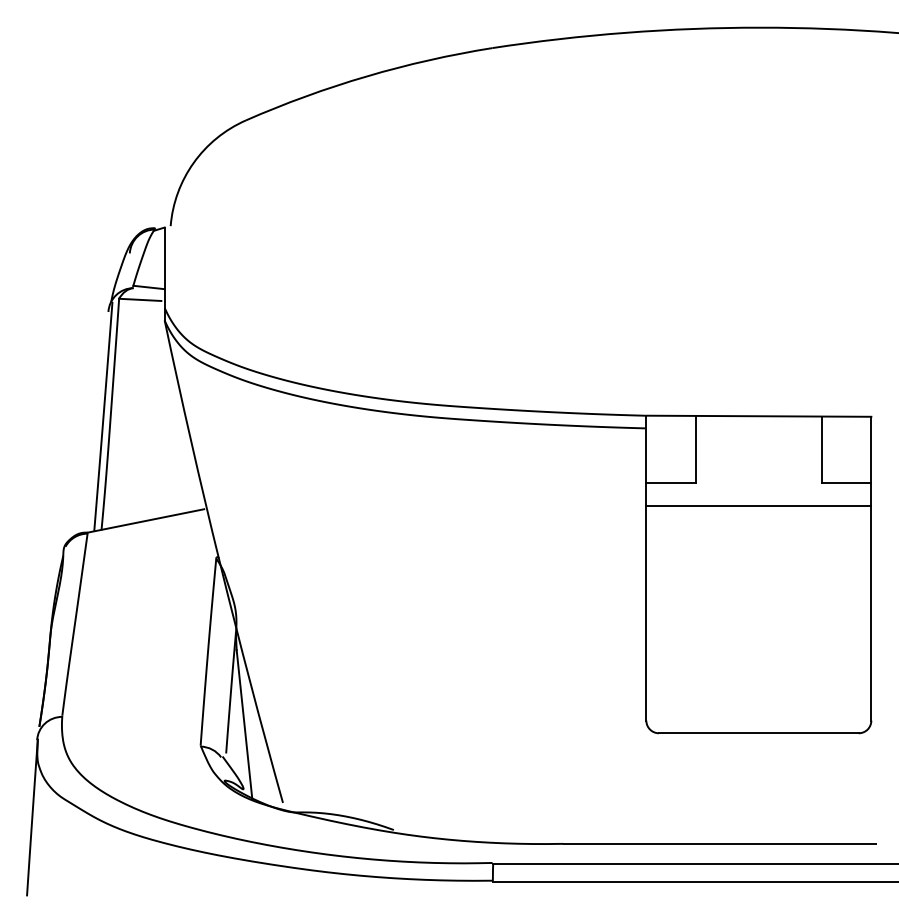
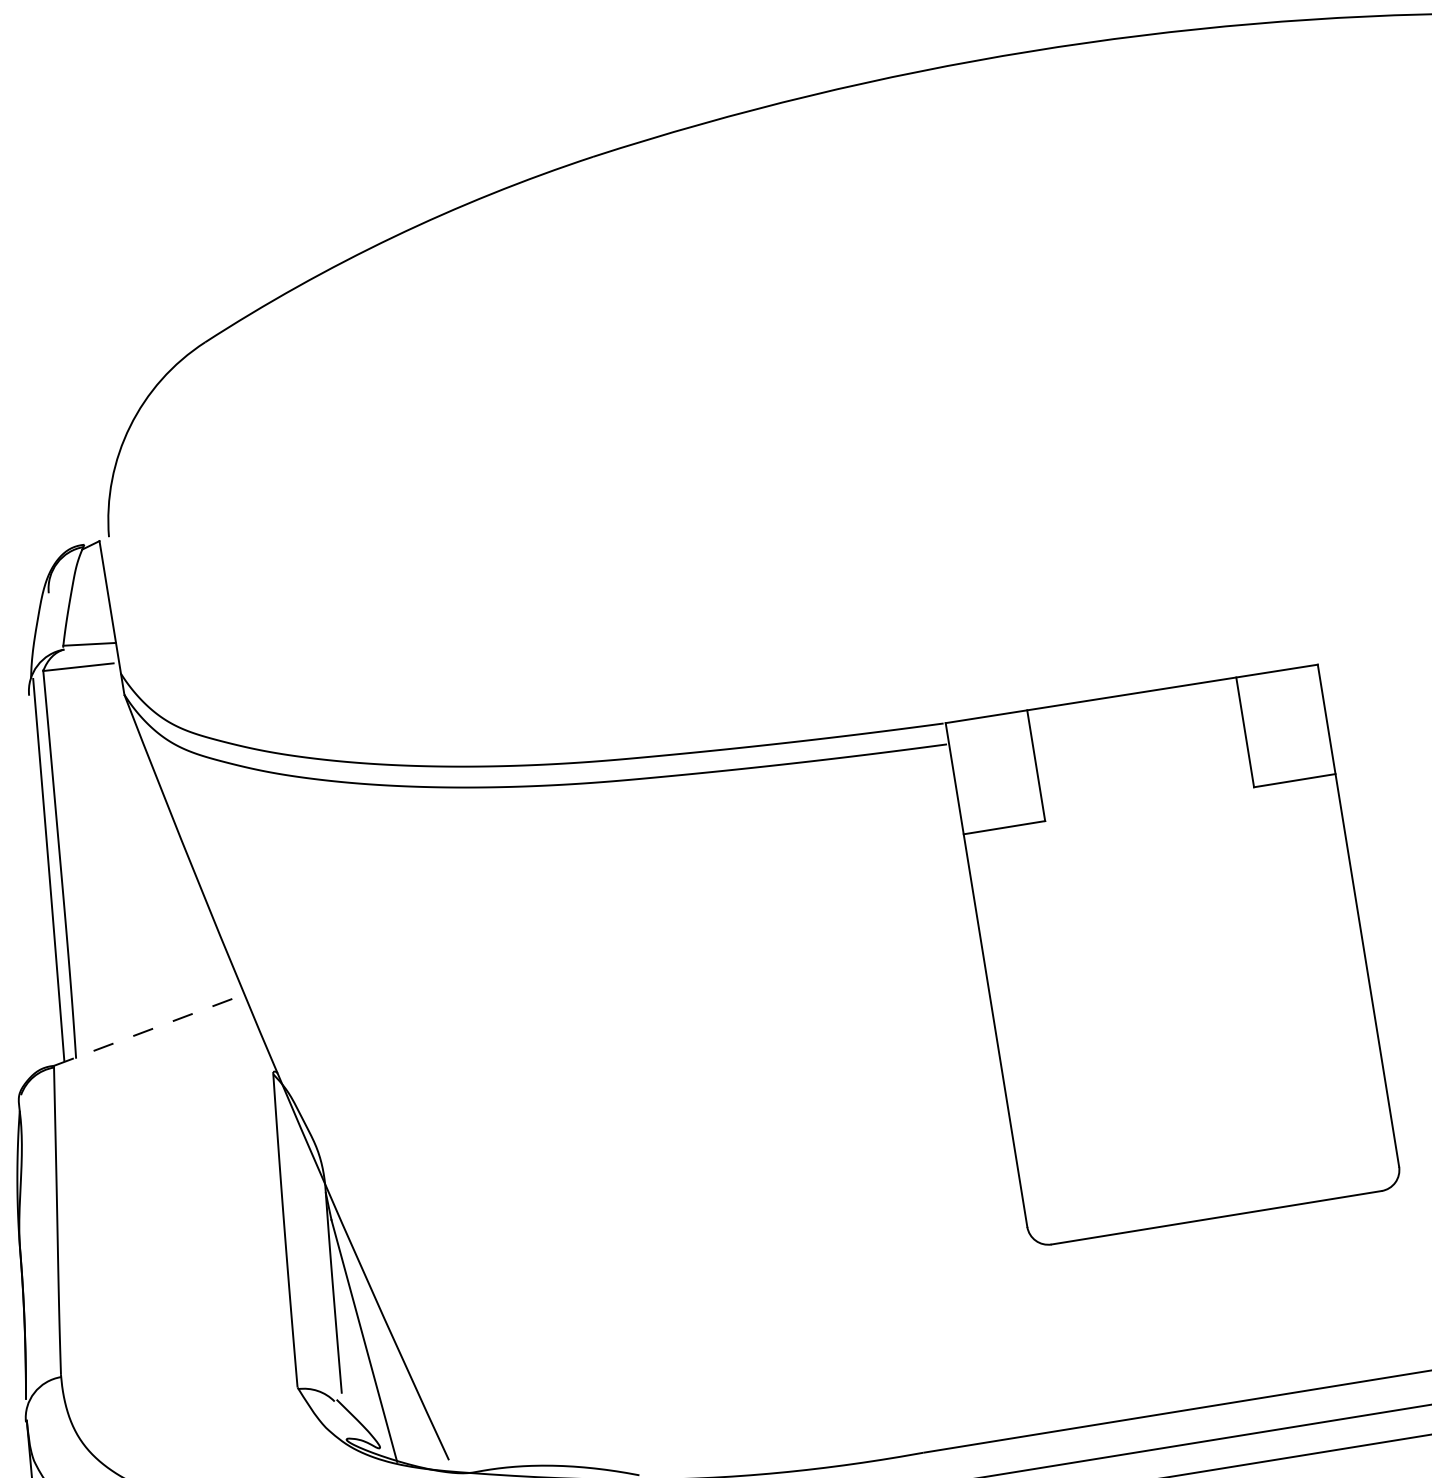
line: (758, 505) -> (1155, 841), removed
line: (146, 520) -> (147, 1030), solid -> dashed

